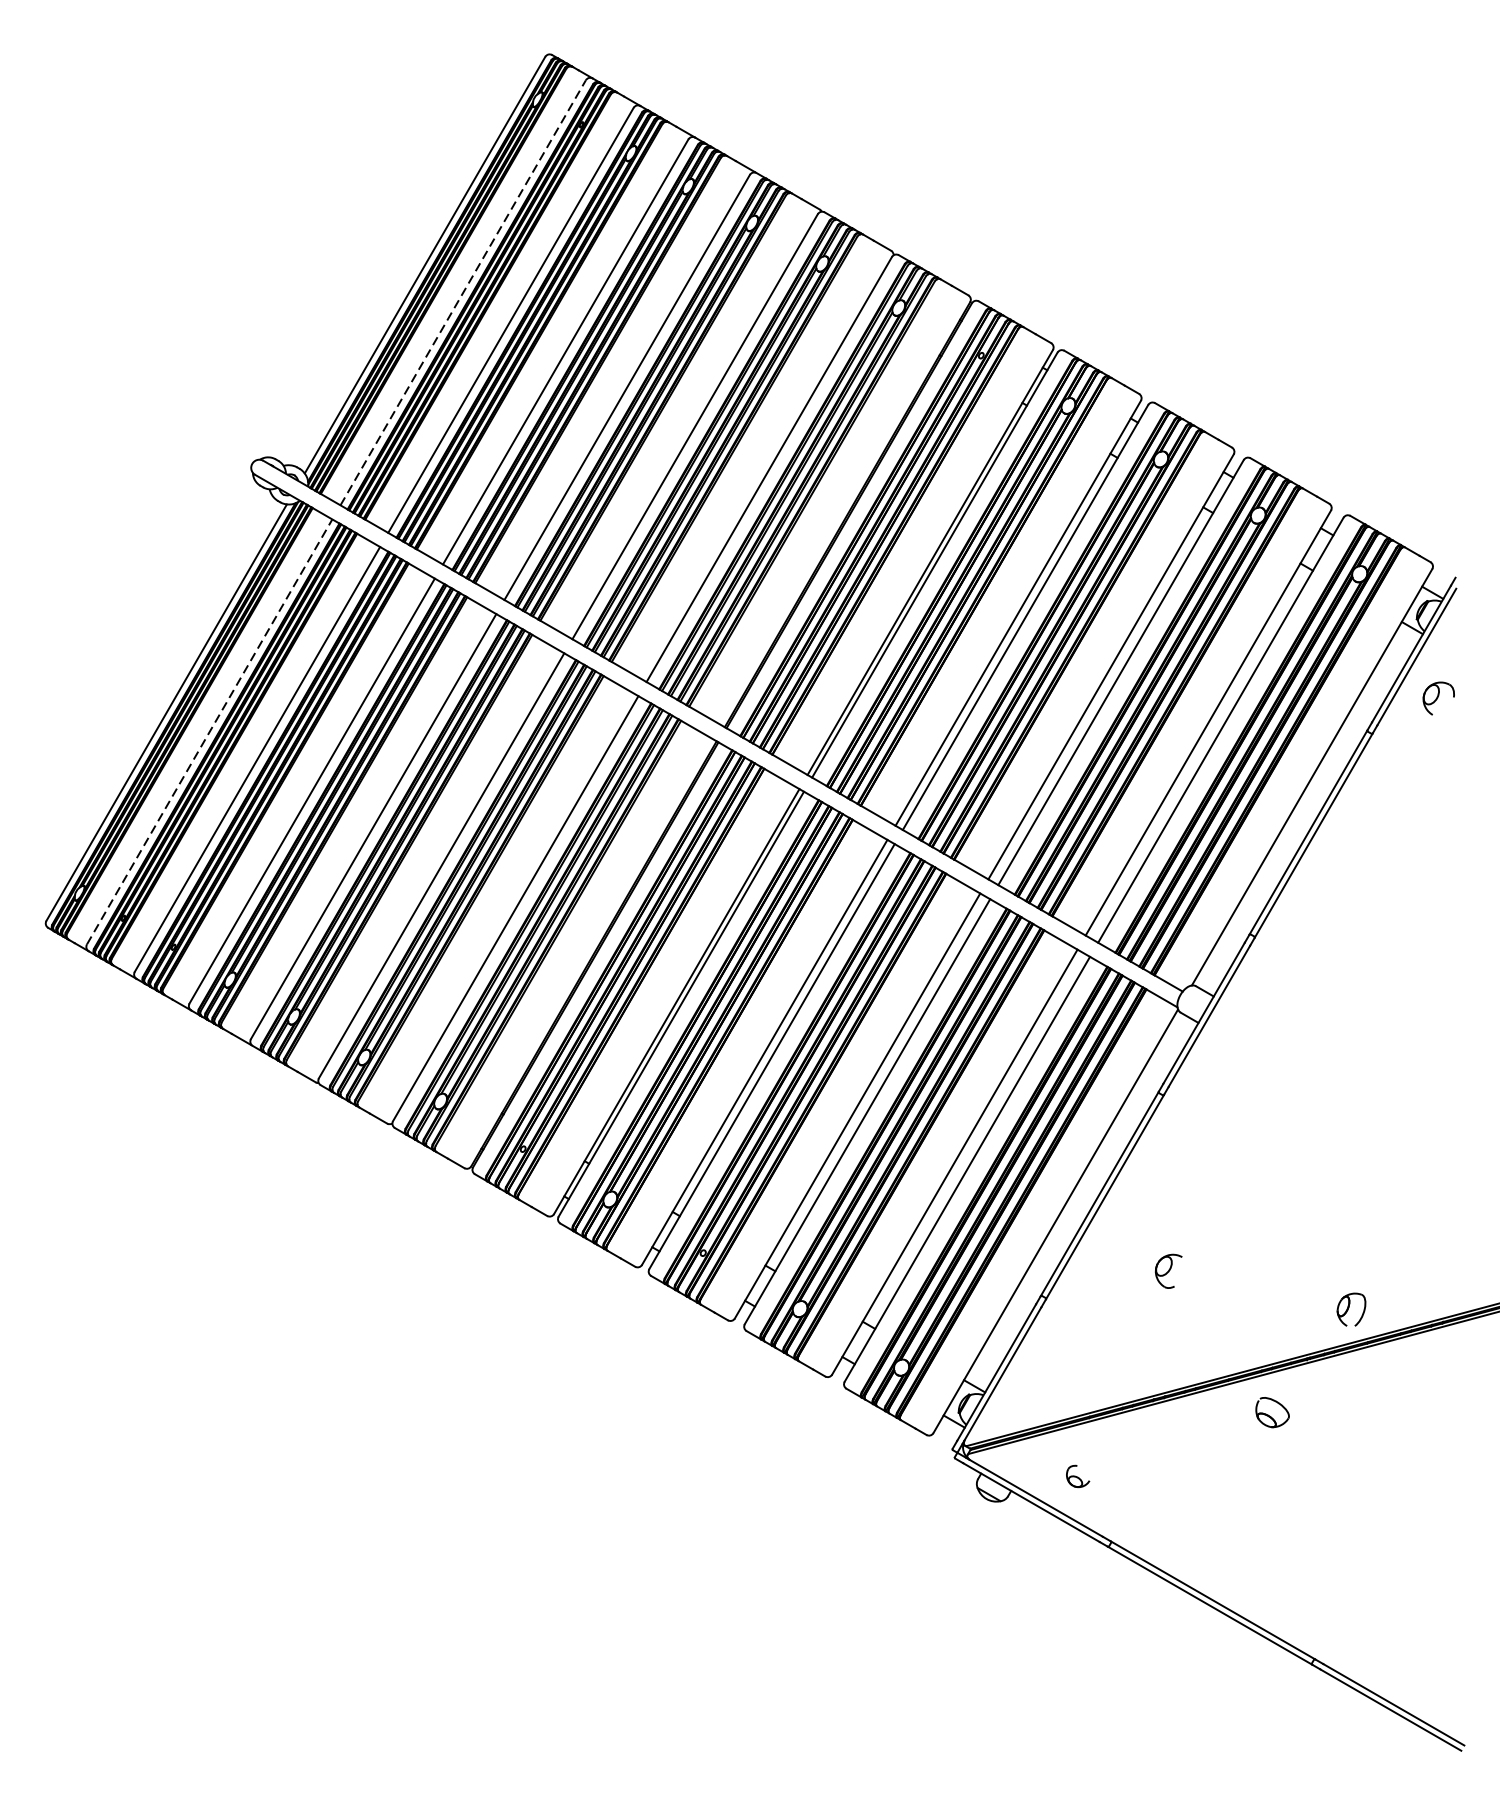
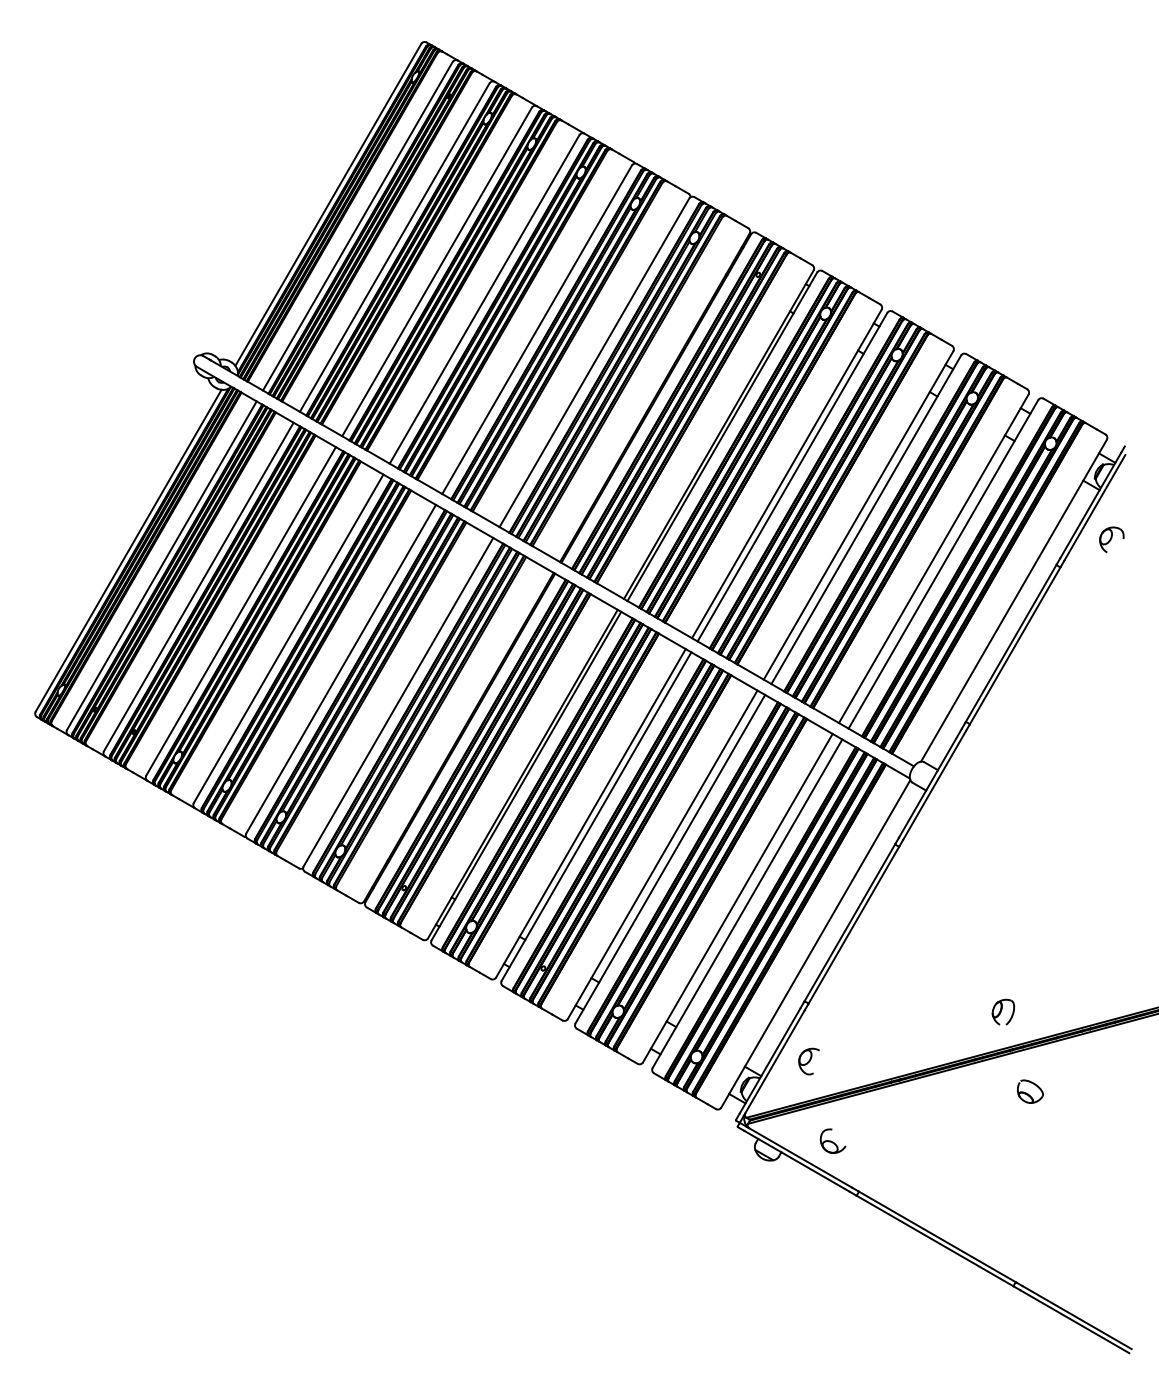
line: (462, 293) -> (357, 226), dashed -> solid
line: (209, 731) -> (161, 565), dashed -> solid
part: (1167, 1271) -> (808, 1061), moved
part: (1351, 1308) -> (1003, 1011), moved
part: (1272, 1412) -> (1030, 1091), moved
part: (1077, 1475) -> (832, 1140), size x1.43

